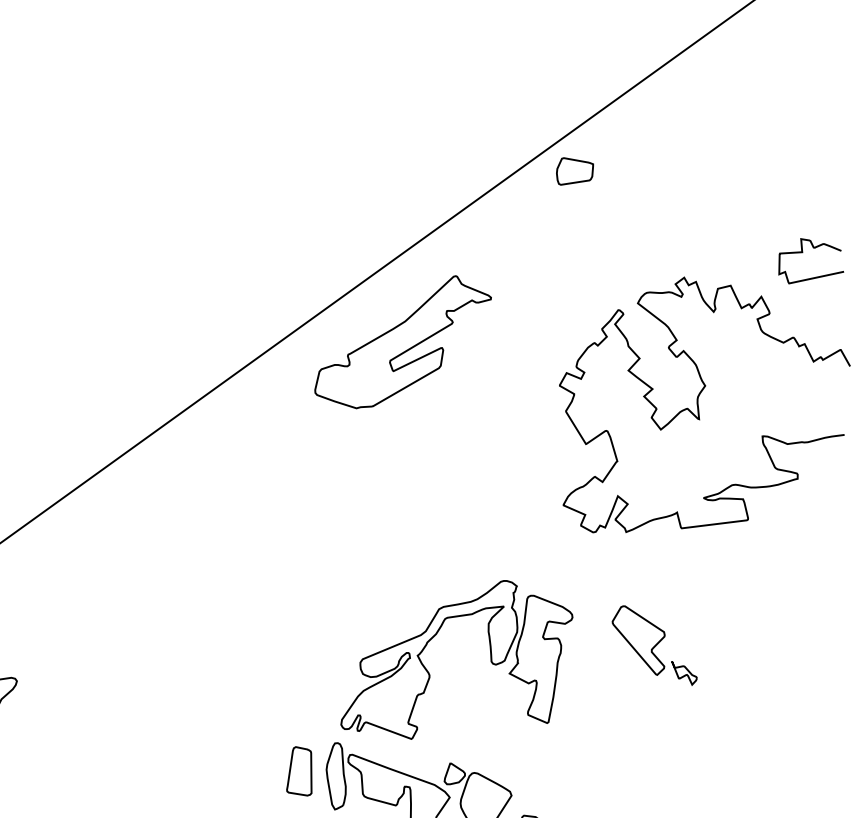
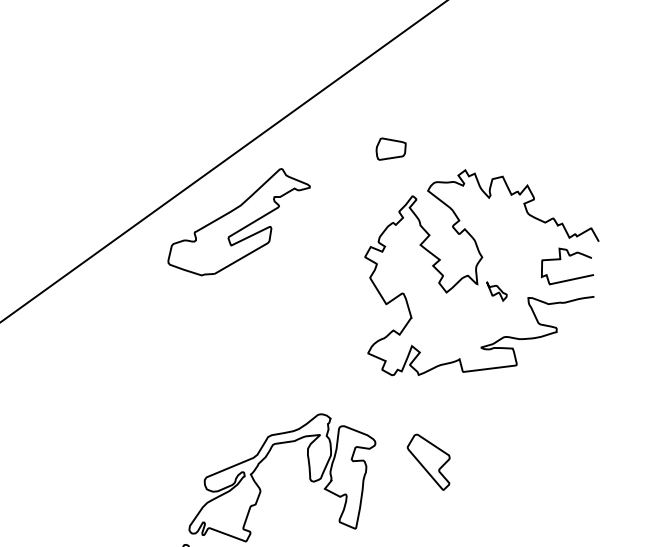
part: (575, 171) -> (391, 149), moved
curve: (803, 252) -> (561, 259), moved
part: (684, 673) -> (496, 291), moved

